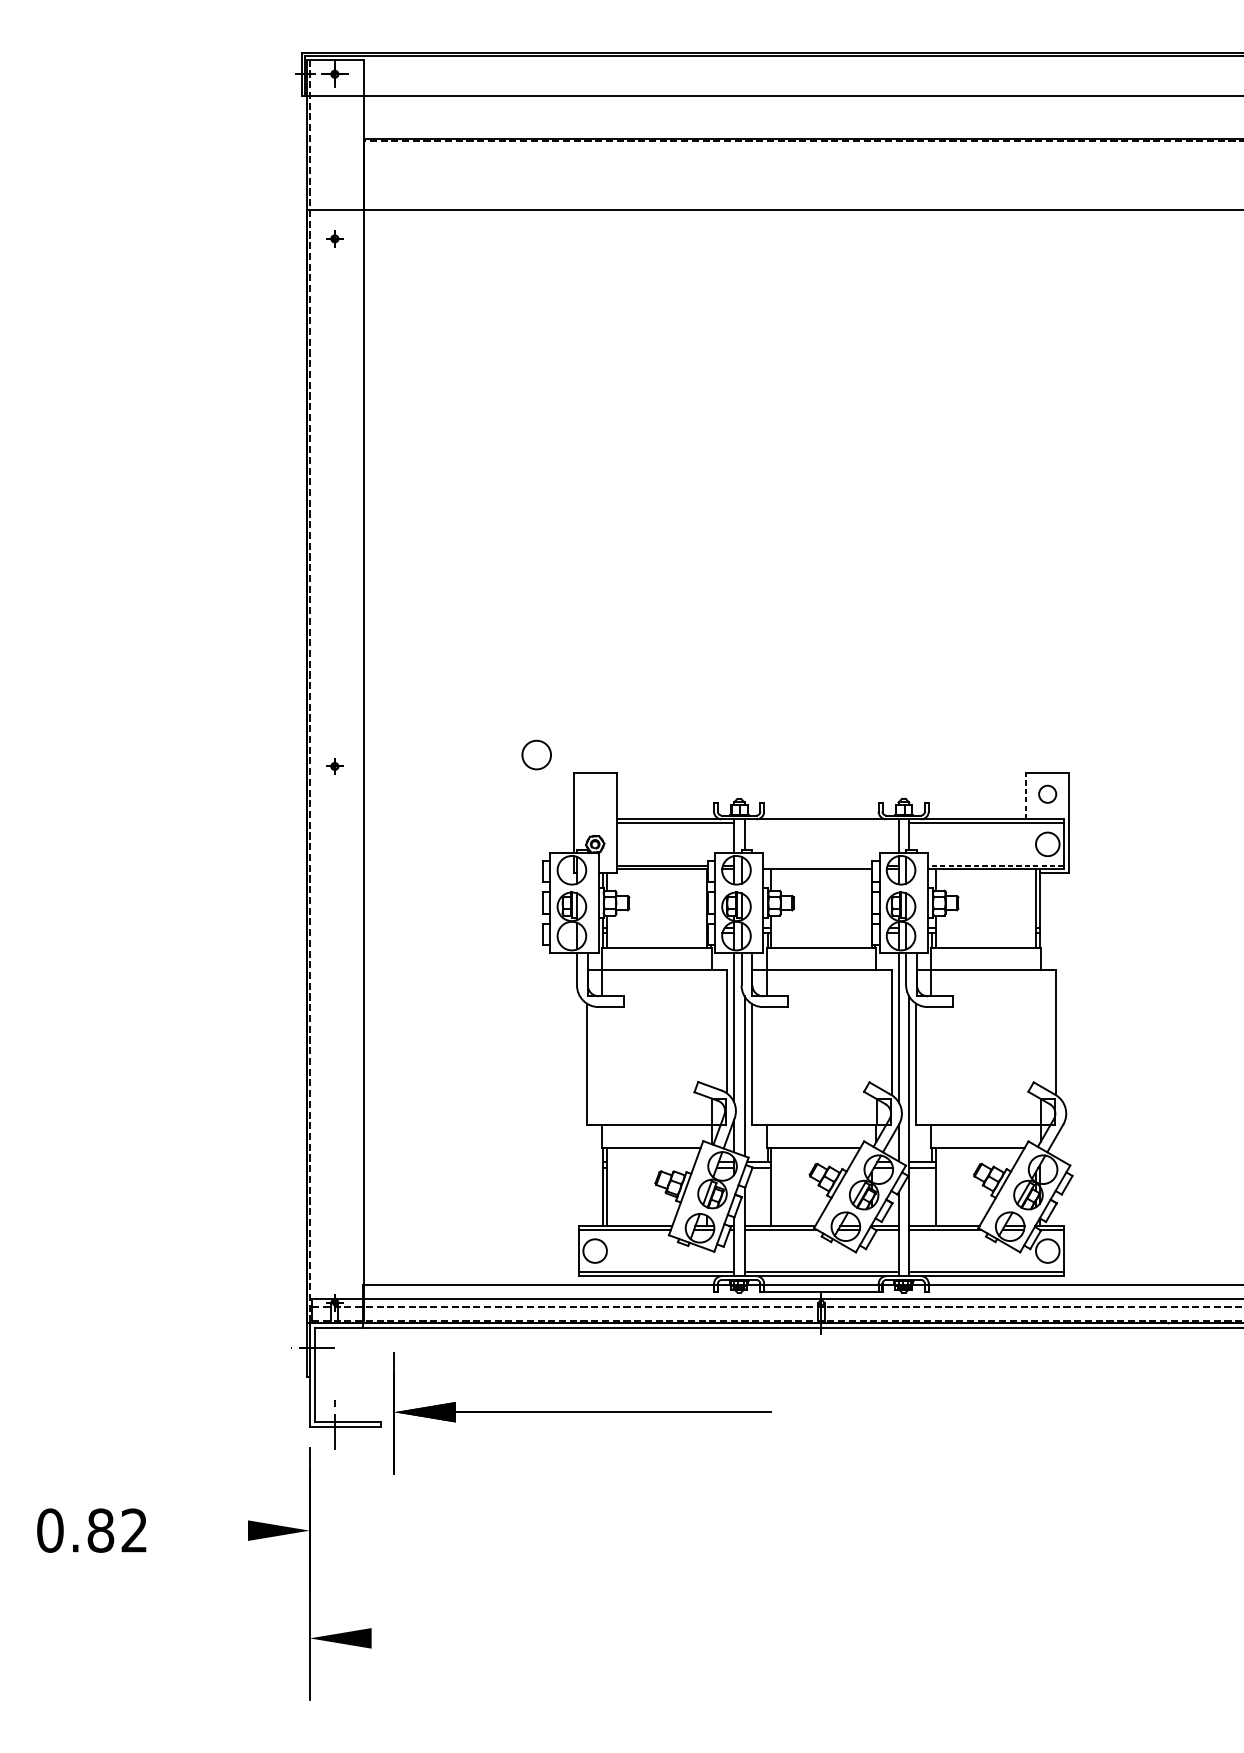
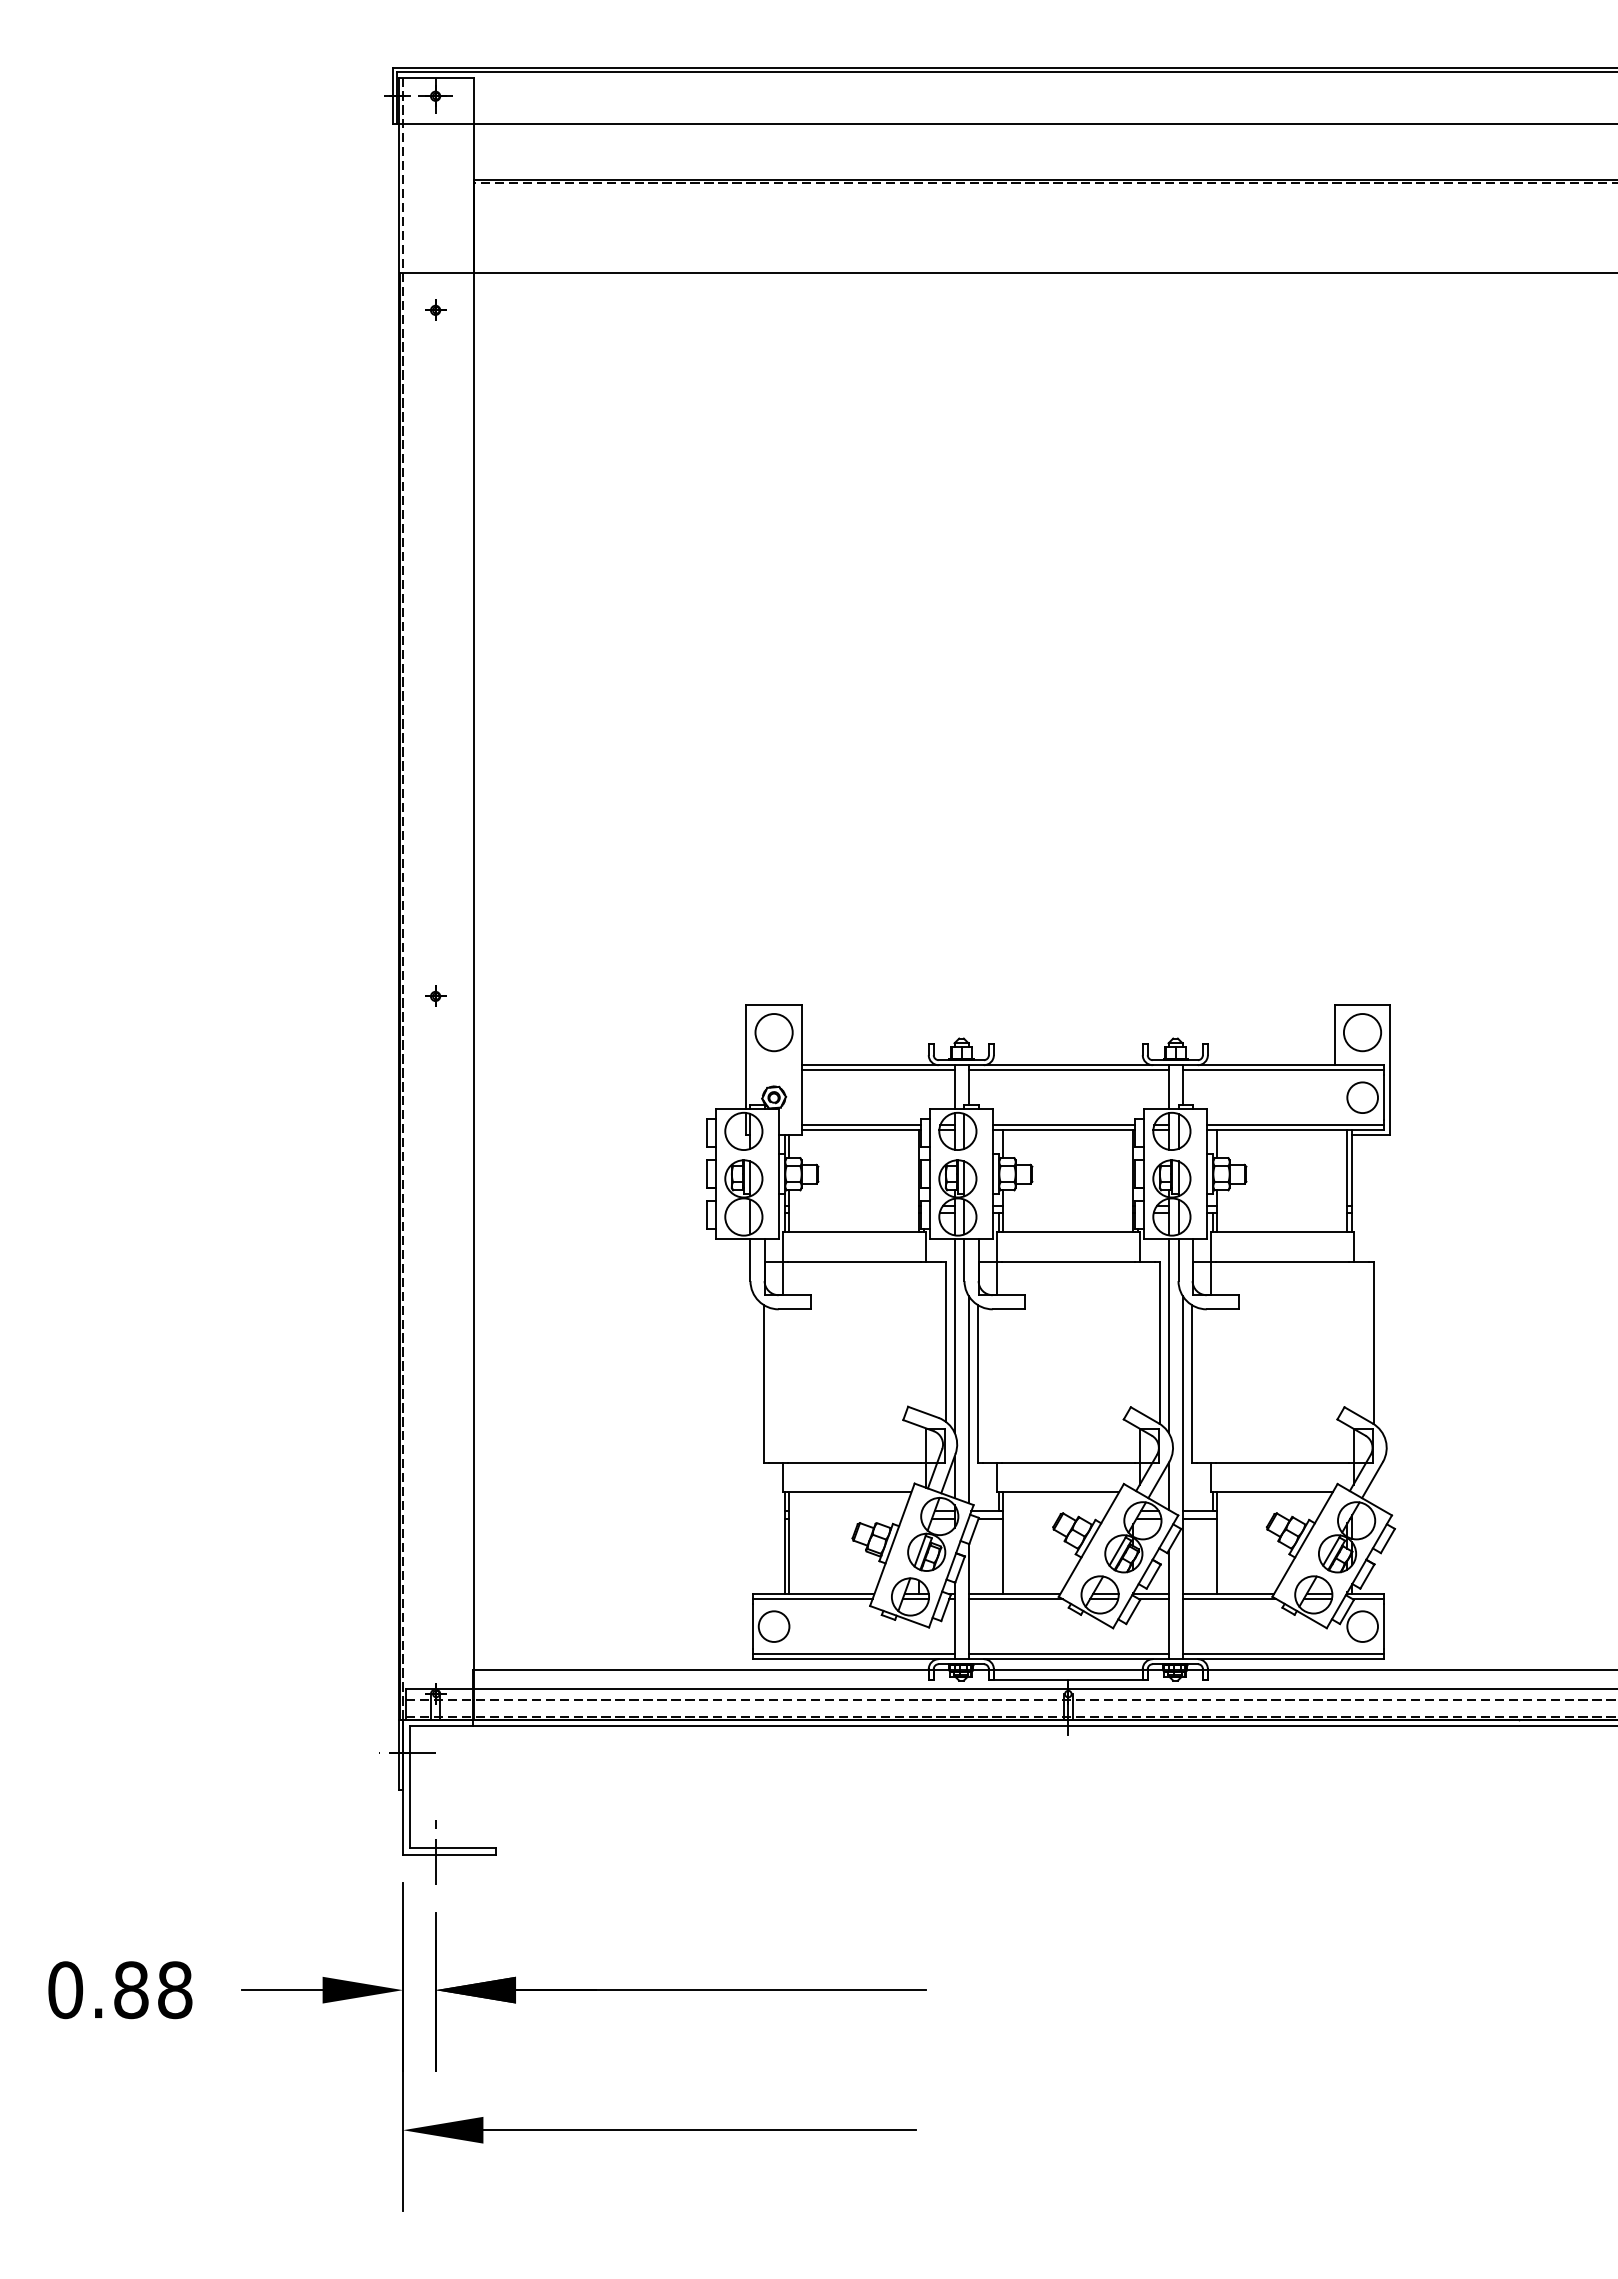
circle: (536, 754) -> (773, 1032), moved
circle: (1047, 794) -> (1362, 1032), size x1.67
line: (1026, 795) -> (1334, 1034), dashed -> solid
line: (821, 823) -> (1068, 1070), added
line: (817, 865) -> (1063, 1125), added
line: (995, 865) -> (1294, 1125), dashed -> solid
part: (582, 1413) -> (680, 1991), moved
text: (134, 1530) -> (175, 1990), 0.82 -> 0.88
line: (217, 1530) -> (282, 1990), added
line: (537, 1638) -> (699, 2130), added

